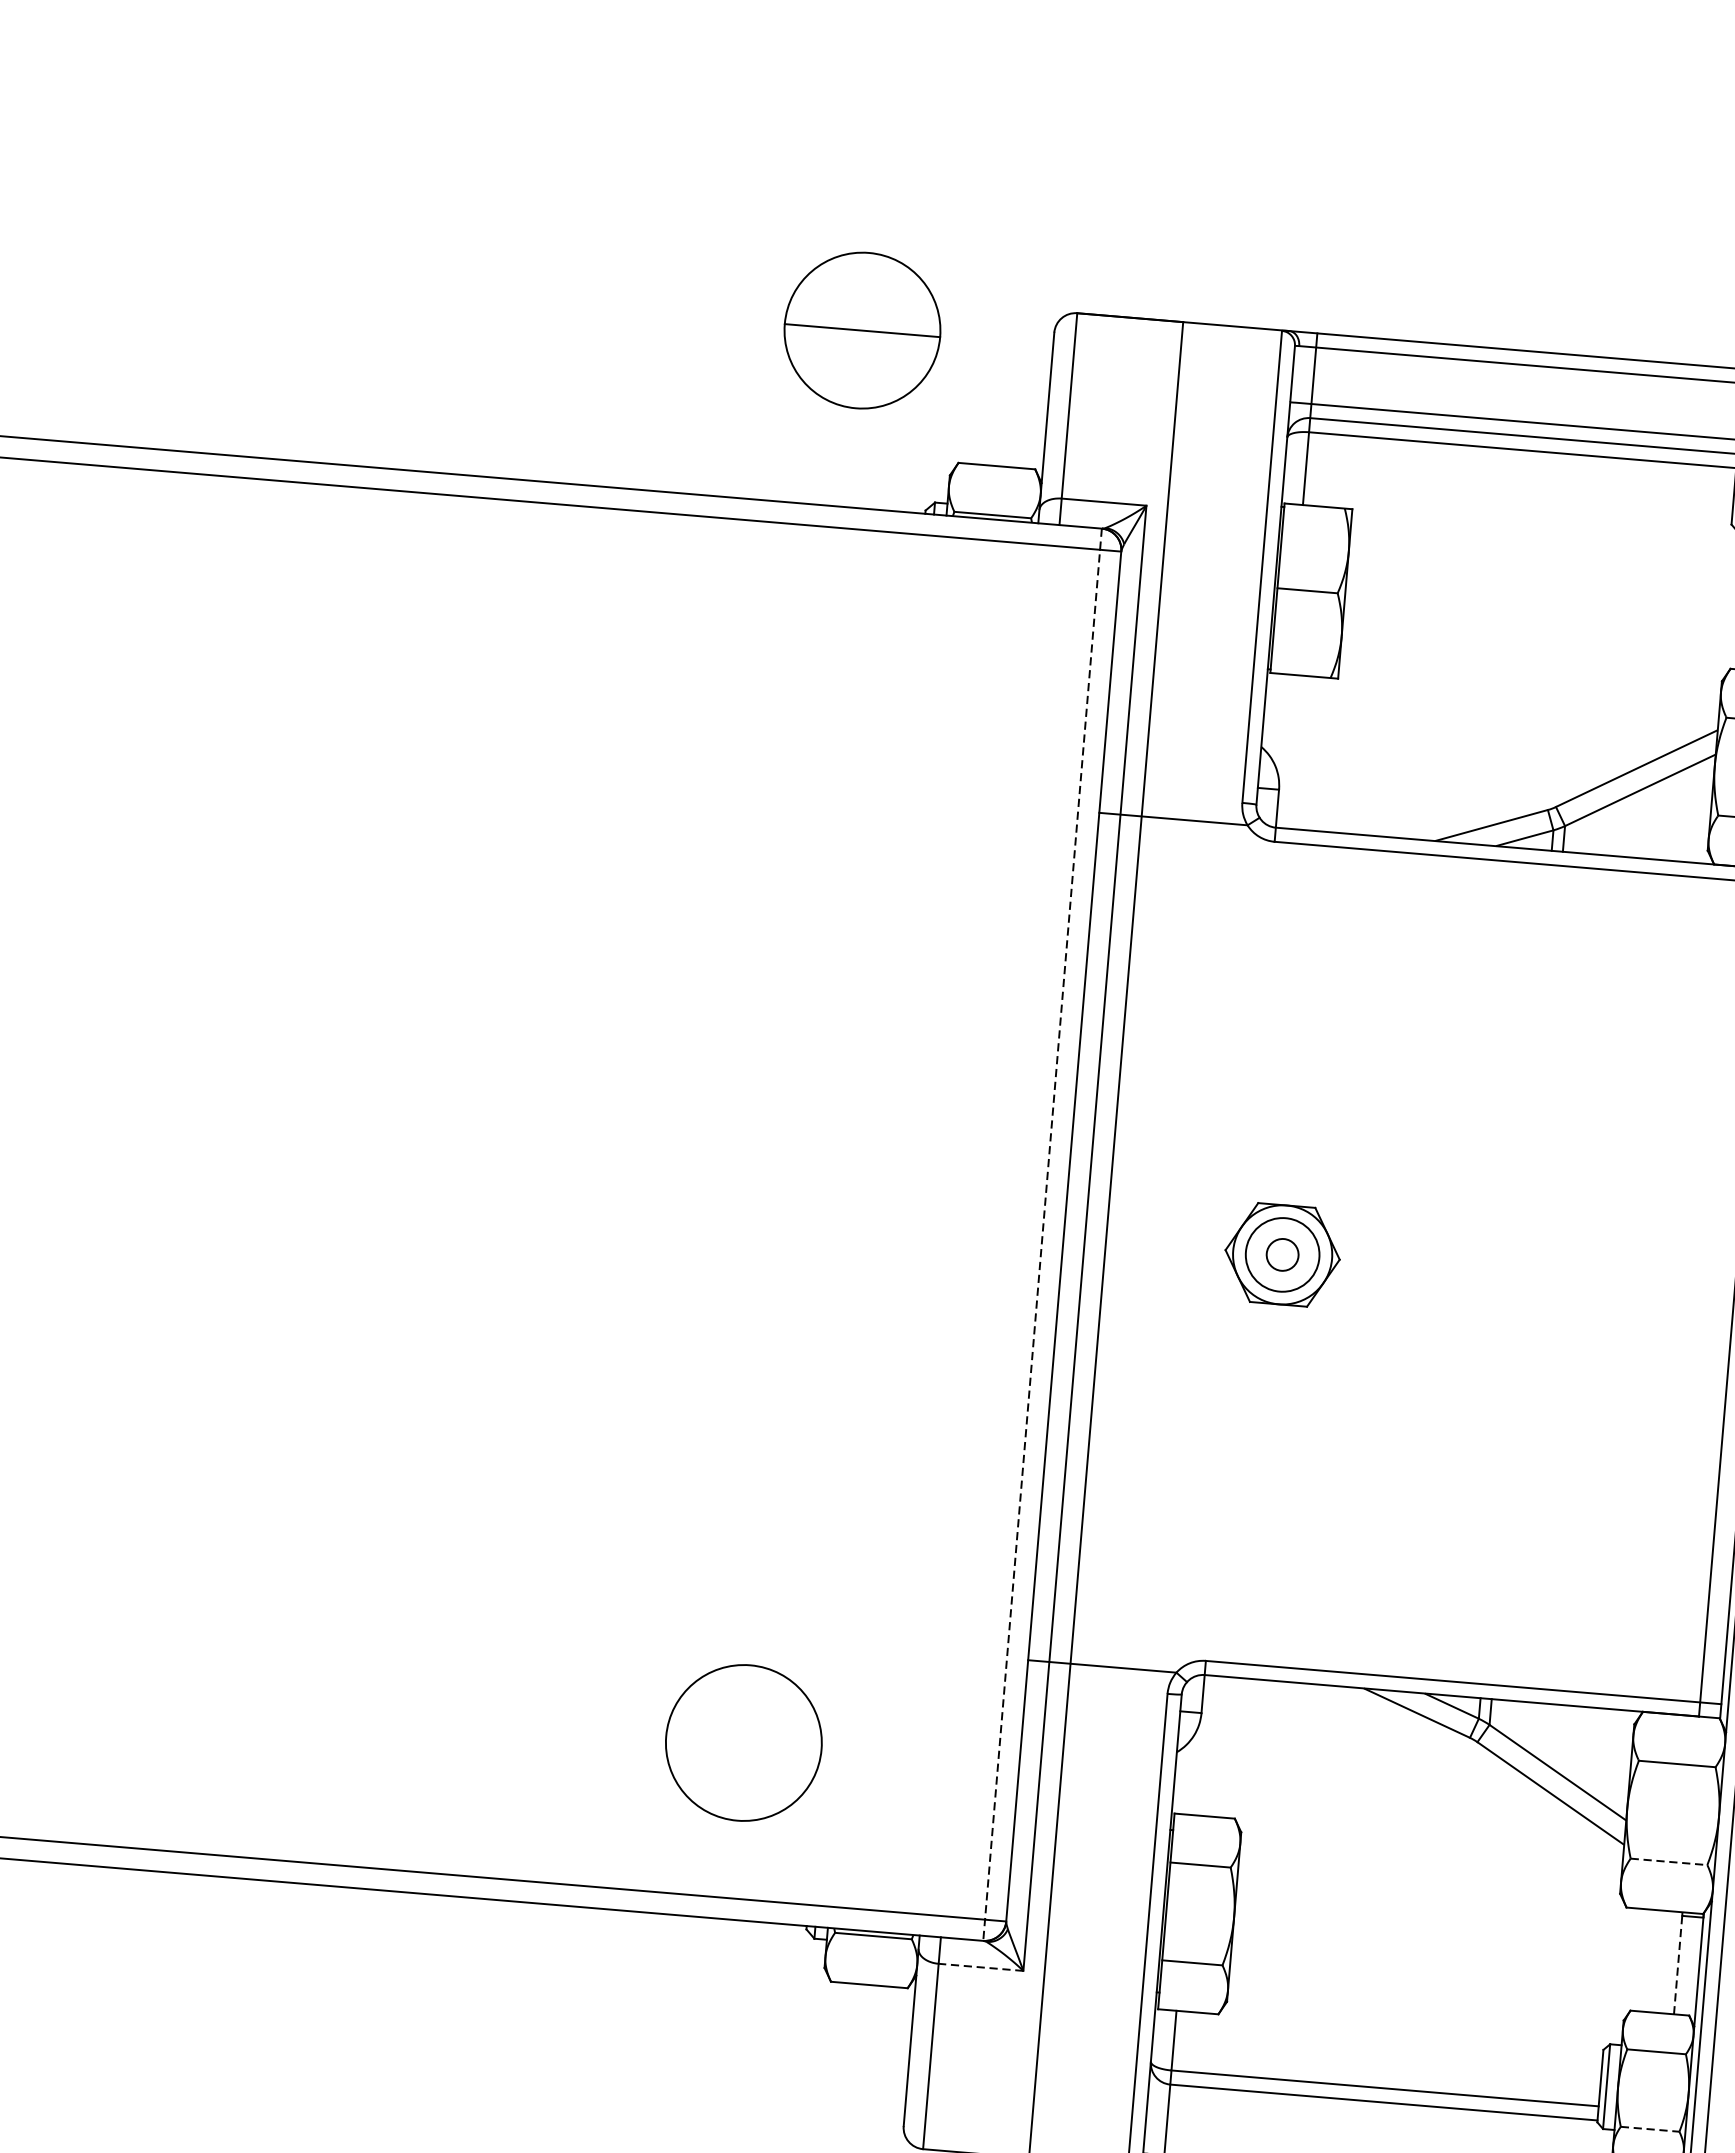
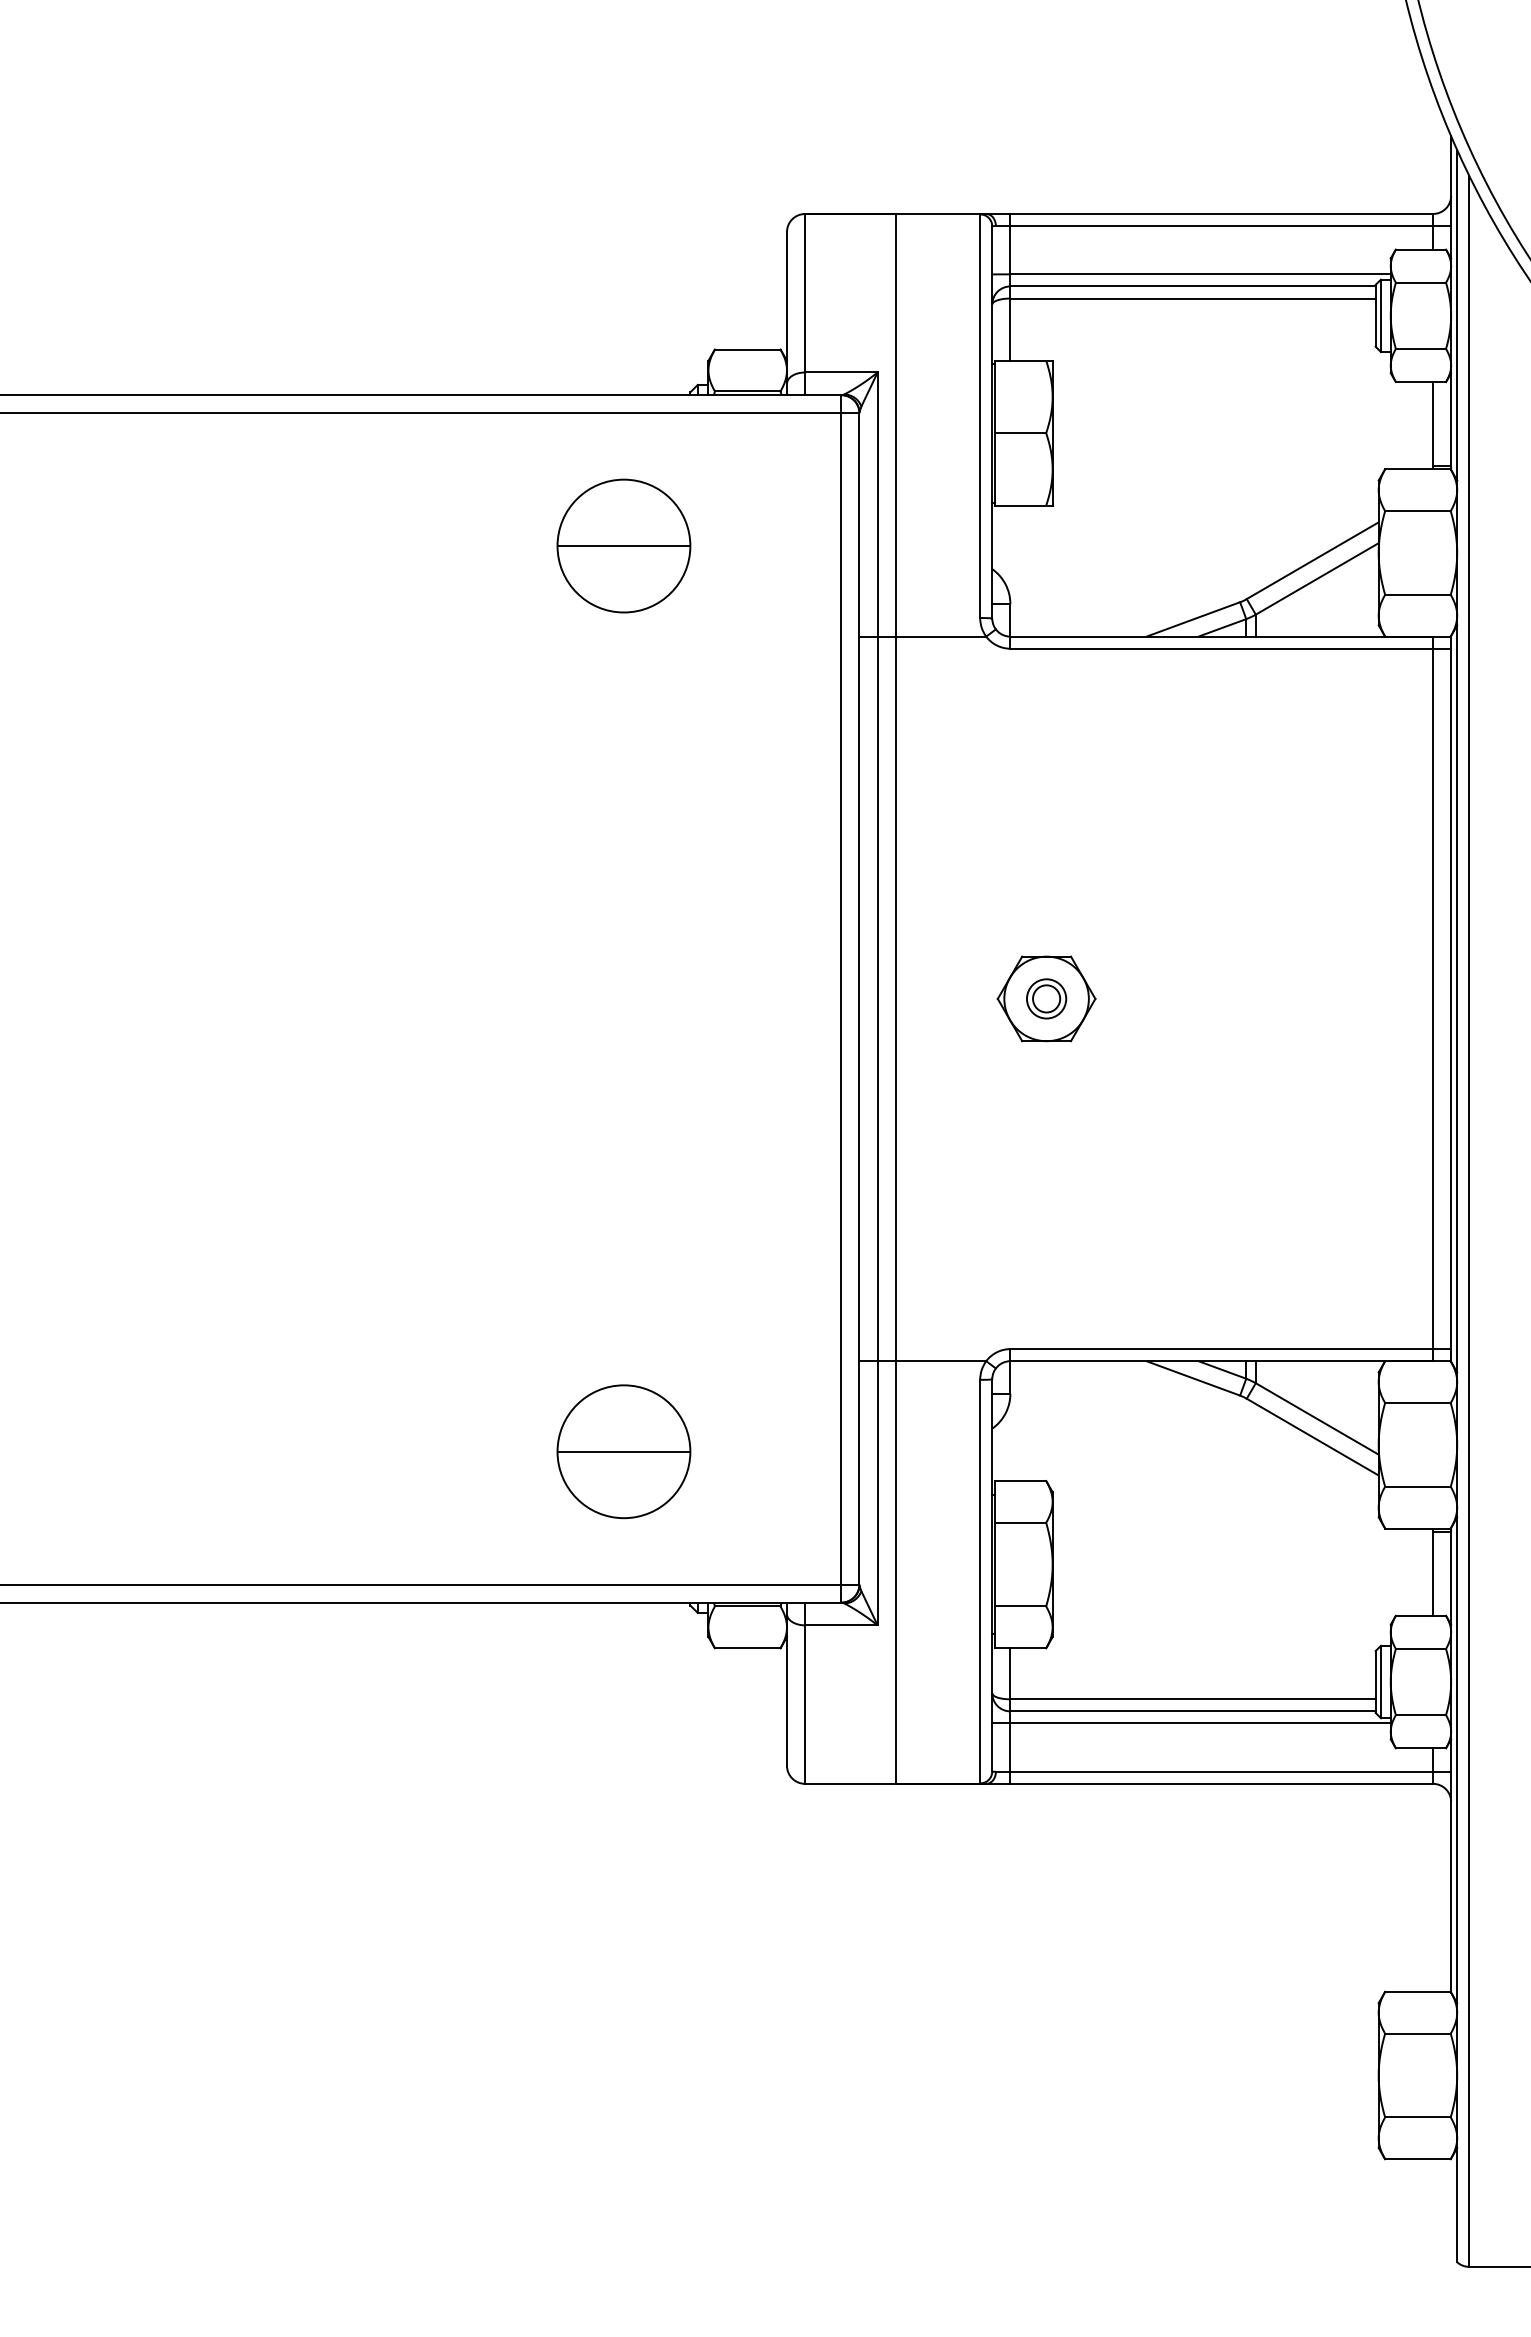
part: (862, 329) -> (623, 545), moved
line: (1042, 1234) -> (841, 998), dashed -> solid
circle: (1282, 1254) -> (1046, 998), size x0.62
line: (743, 1742) -> (623, 1451), added
line: (1668, 1861) -> (1417, 1486), dashed -> solid
line: (1678, 1964) -> (1433, 1573), dashed -> solid
line: (980, 1967) -> (840, 1625), dashed -> solid
line: (1380, 2116) -> (1191, 1723), added
line: (1650, 2129) -> (1421, 1715), dashed -> solid

